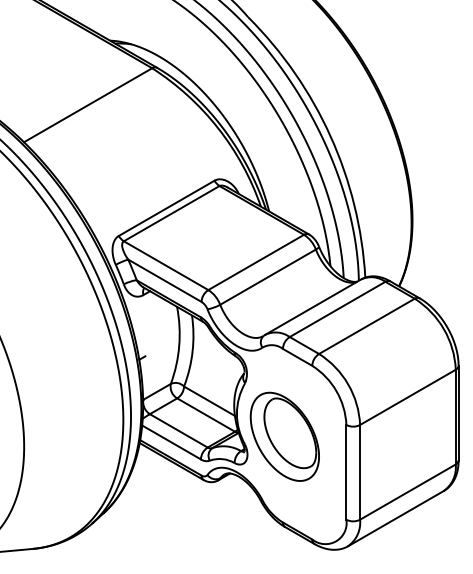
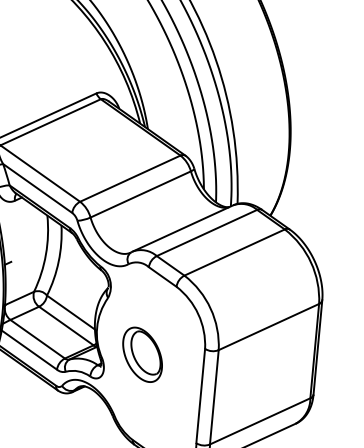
part: (284, 436) -> (142, 354), size x0.6

